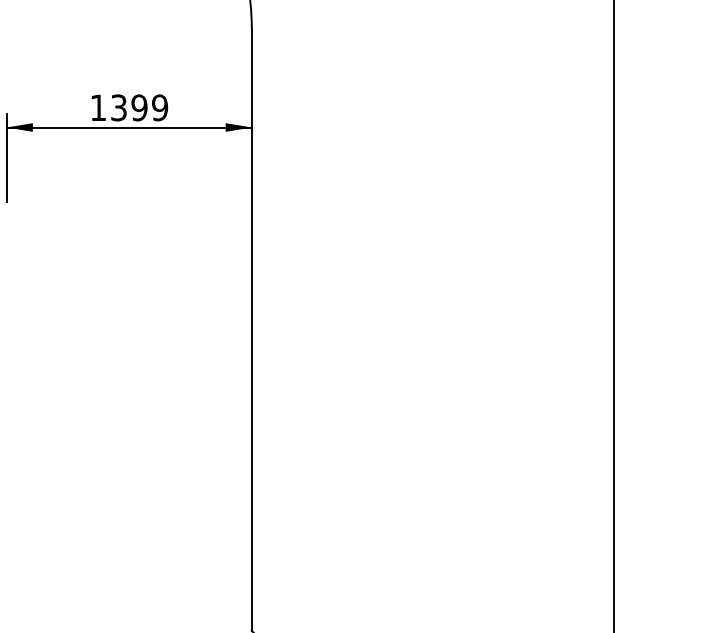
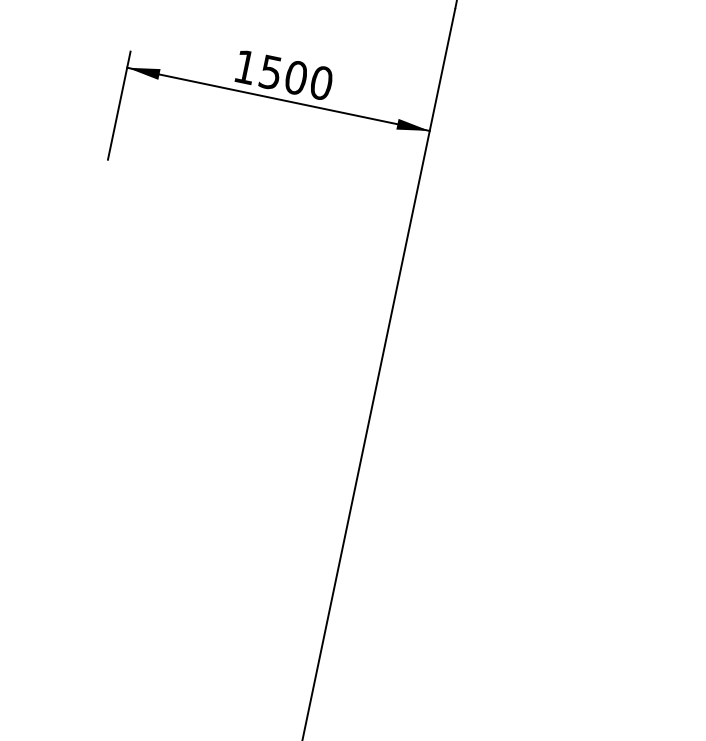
text: (140, 107) -> (297, 77), 1399 -> 1500

